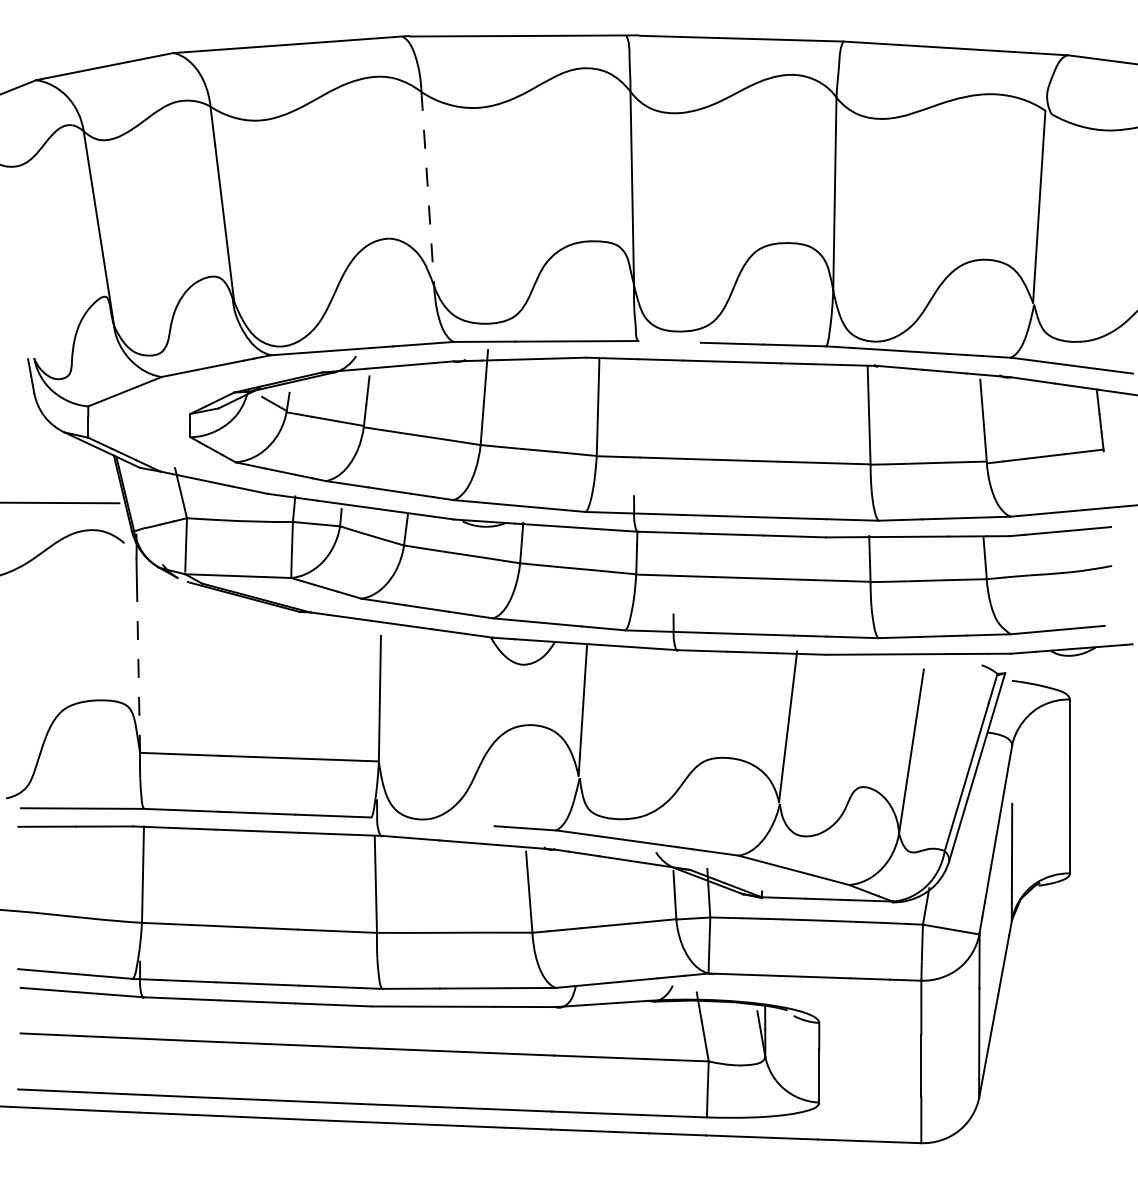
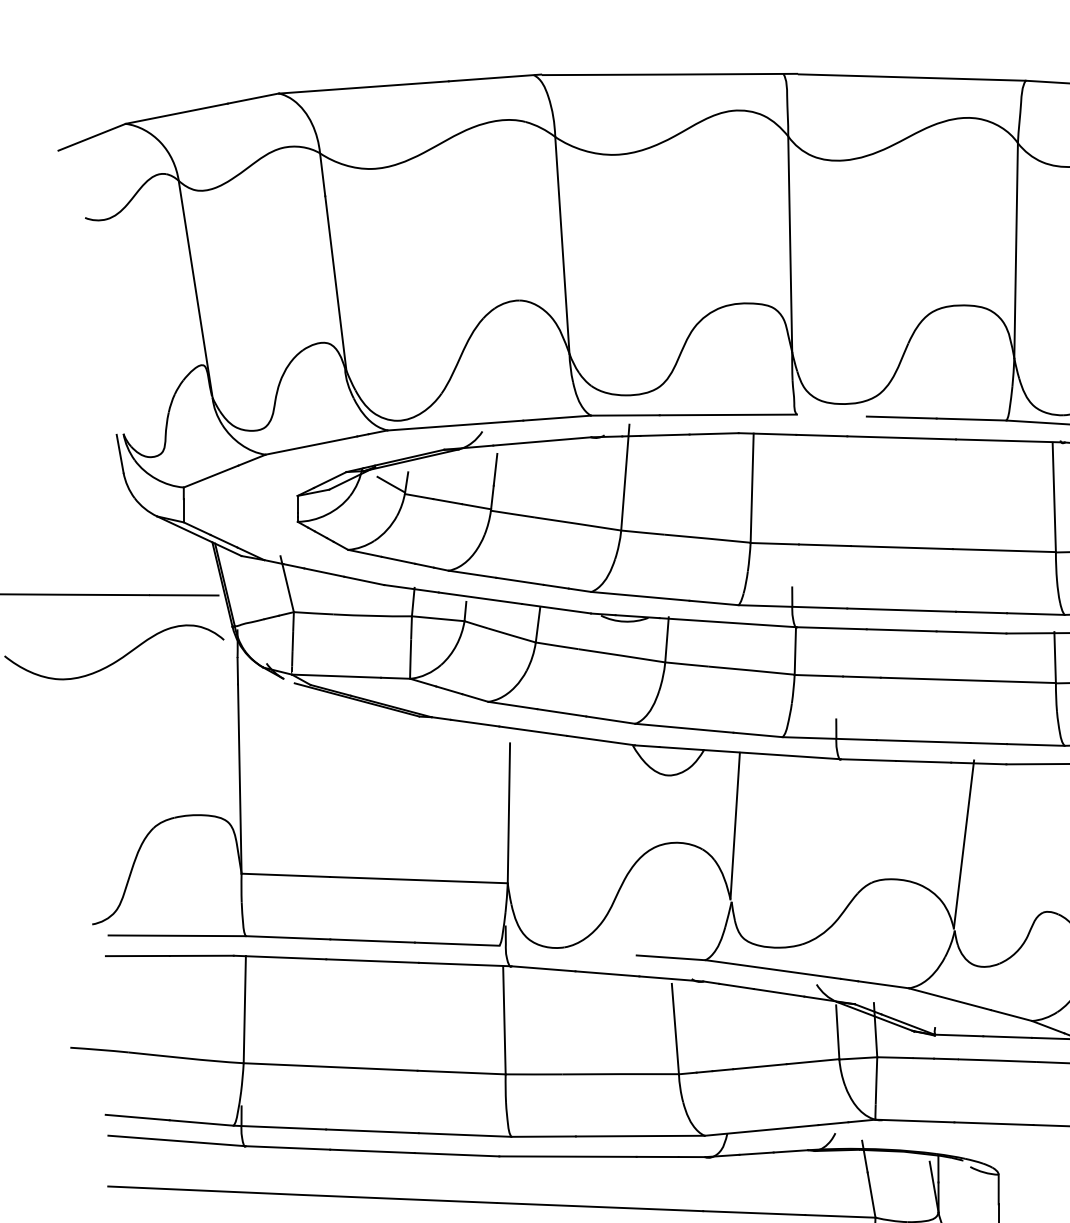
line: (427, 189) -> (561, 245), dashed -> solid
line: (138, 667) -> (239, 778), dashed -> solid

